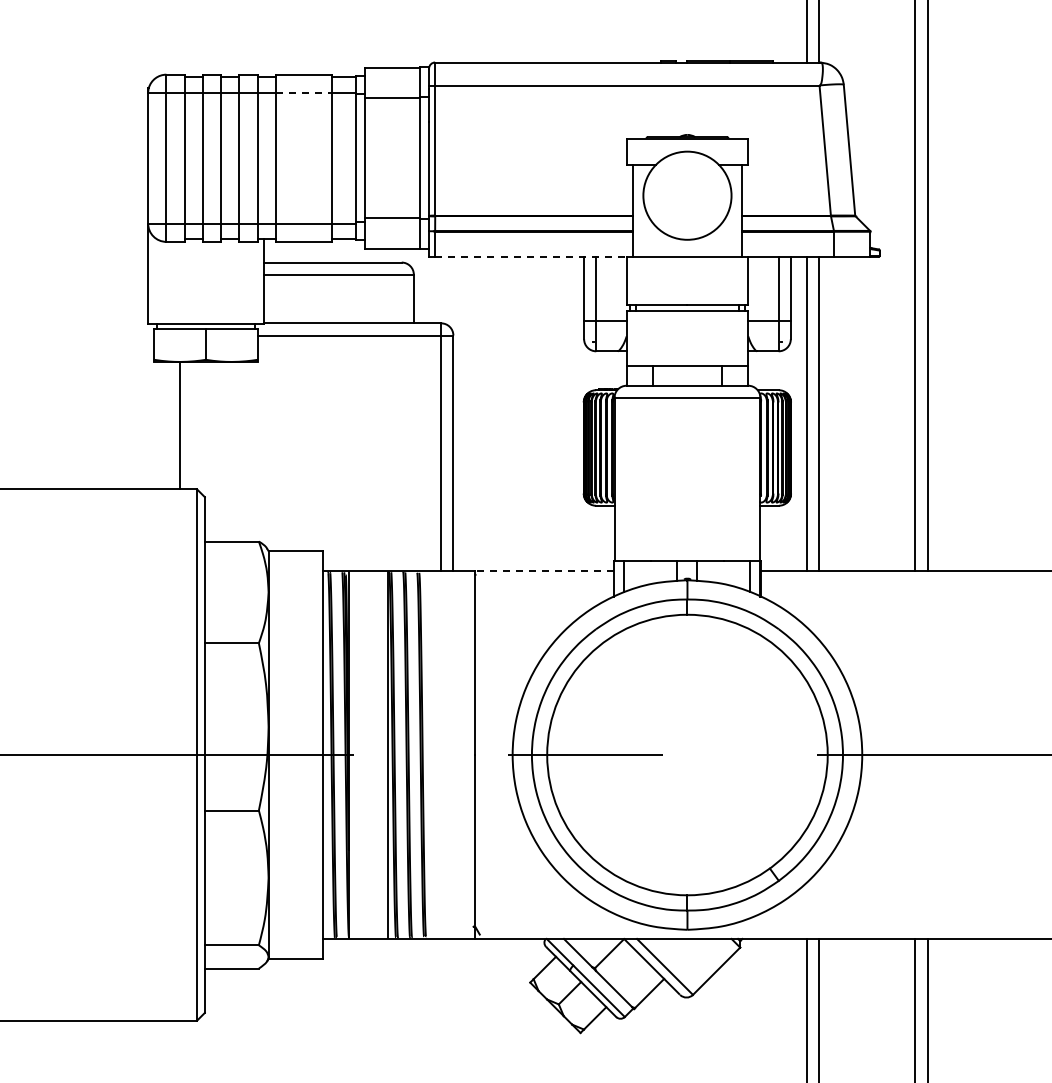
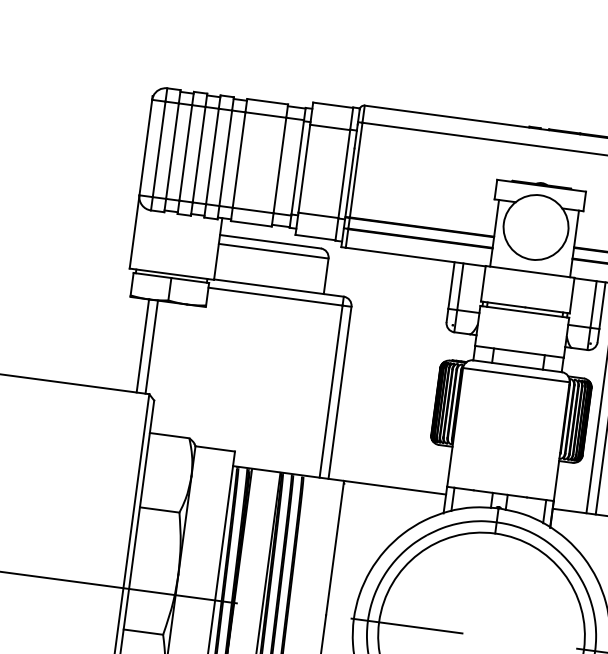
line: (303, 92) -> (265, 114), dashed -> solid
line: (530, 257) -> (415, 257), dashed -> solid
line: (191, 425) -> (151, 346), added
line: (544, 571) -> (395, 488), dashed -> solid

